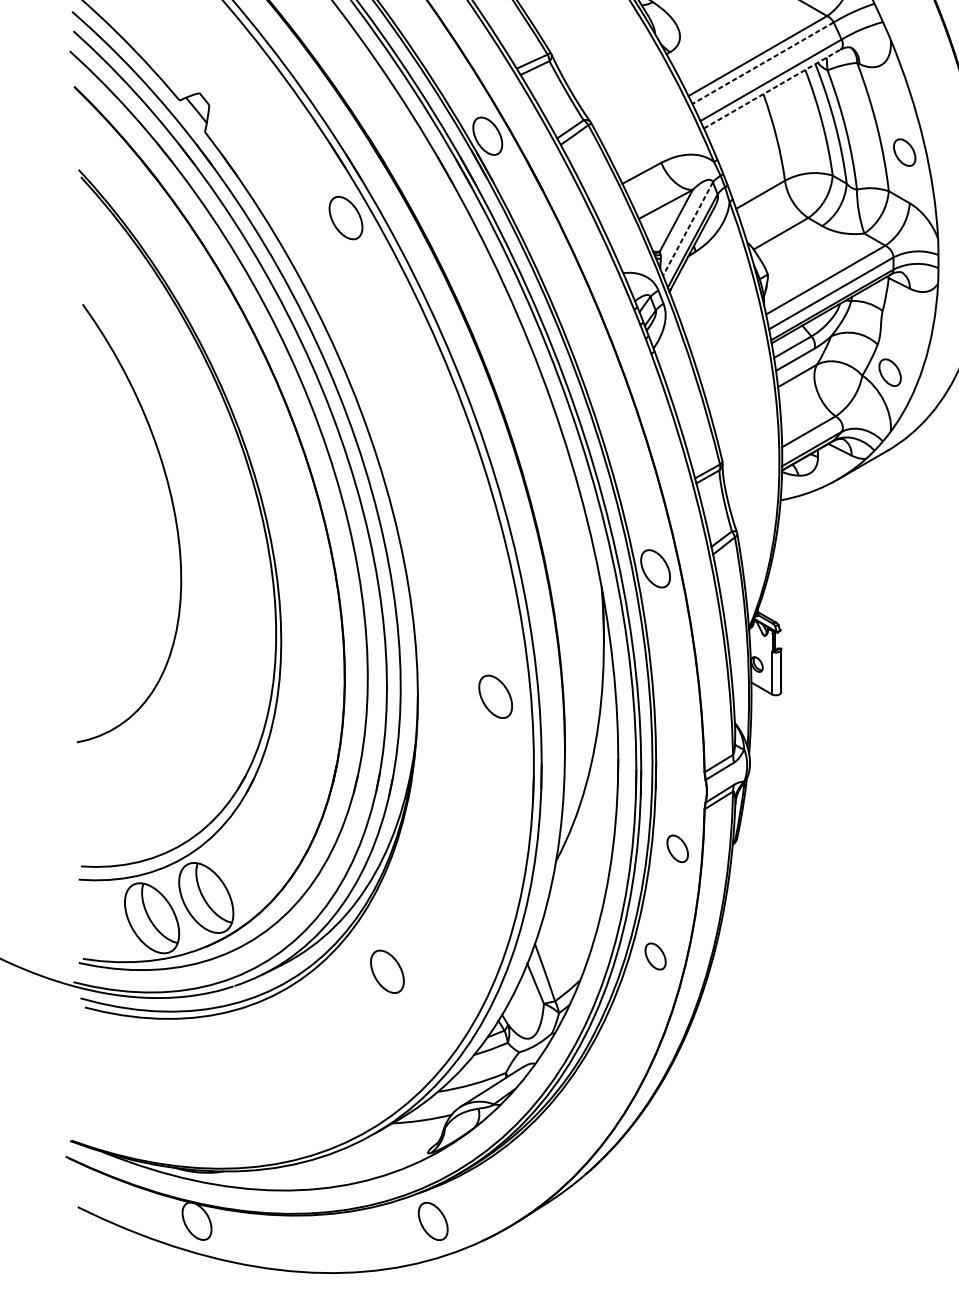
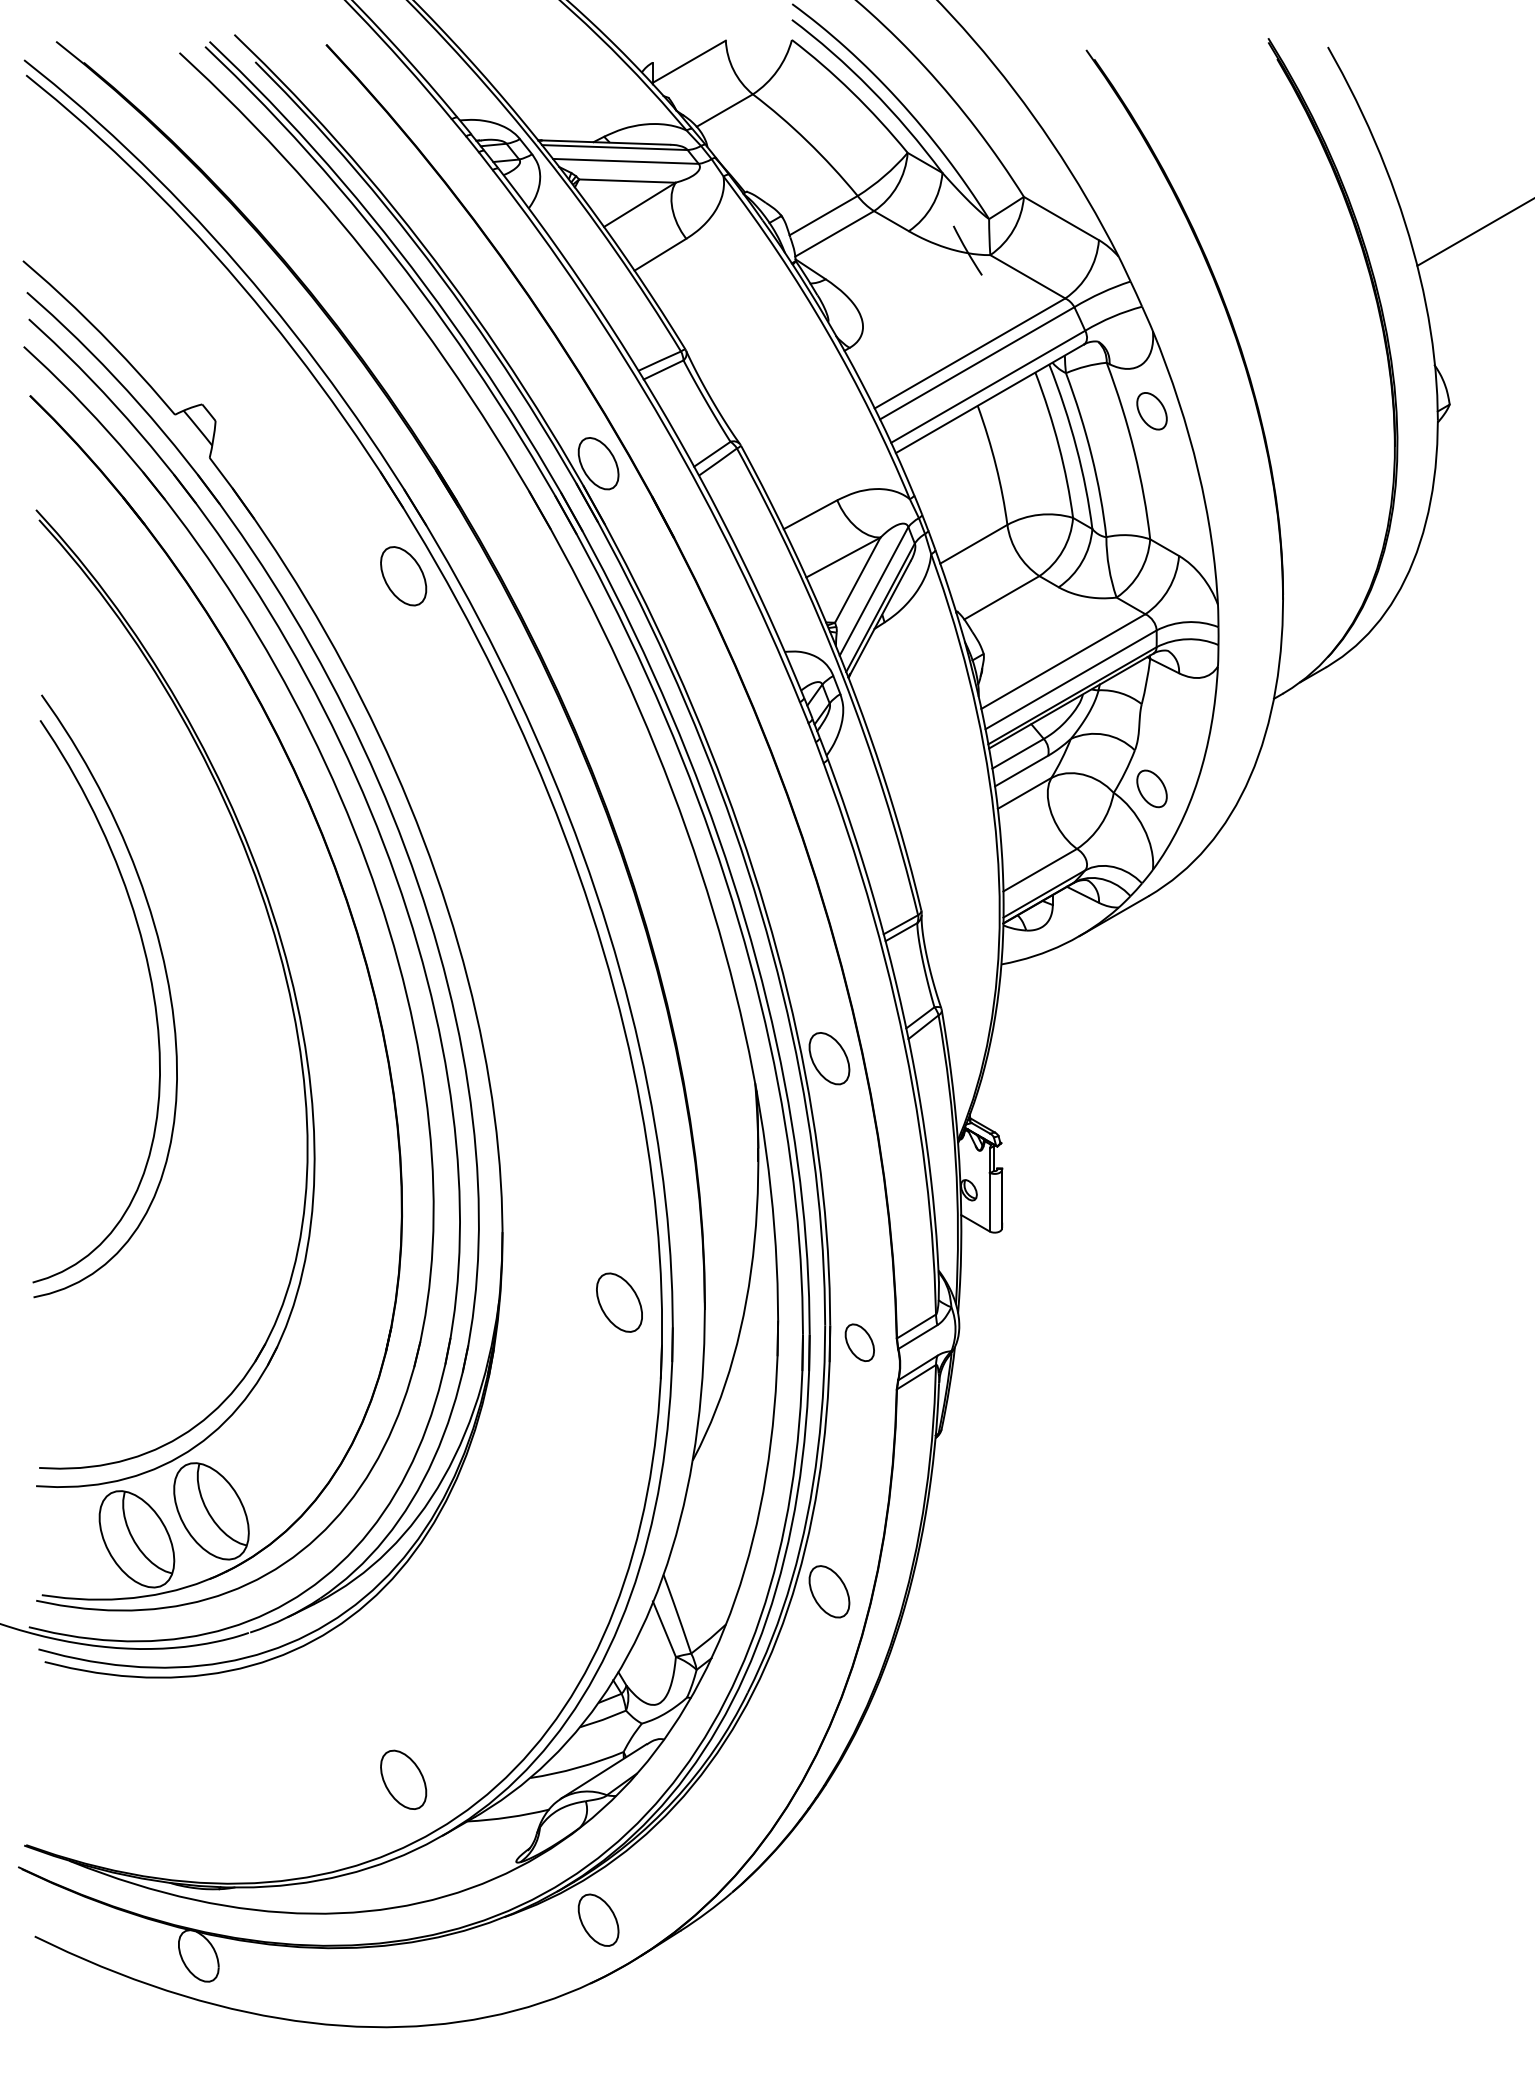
line: (762, 63) -> (976, 363), dashed -> solid
line: (772, 88) -> (990, 398), dashed -> solid
part: (904, 152) -> (1151, 411), moved
line: (688, 229) -> (874, 591), dashed -> solid
curve: (162, 518) -> (151, 989), added
part: (495, 696) -> (619, 1302), moved
part: (677, 848) -> (859, 1342), moved
part: (655, 956) -> (829, 1591), size x1.43
part: (387, 971) -> (403, 1779), moved
part: (433, 1220) -> (598, 1919), moved

